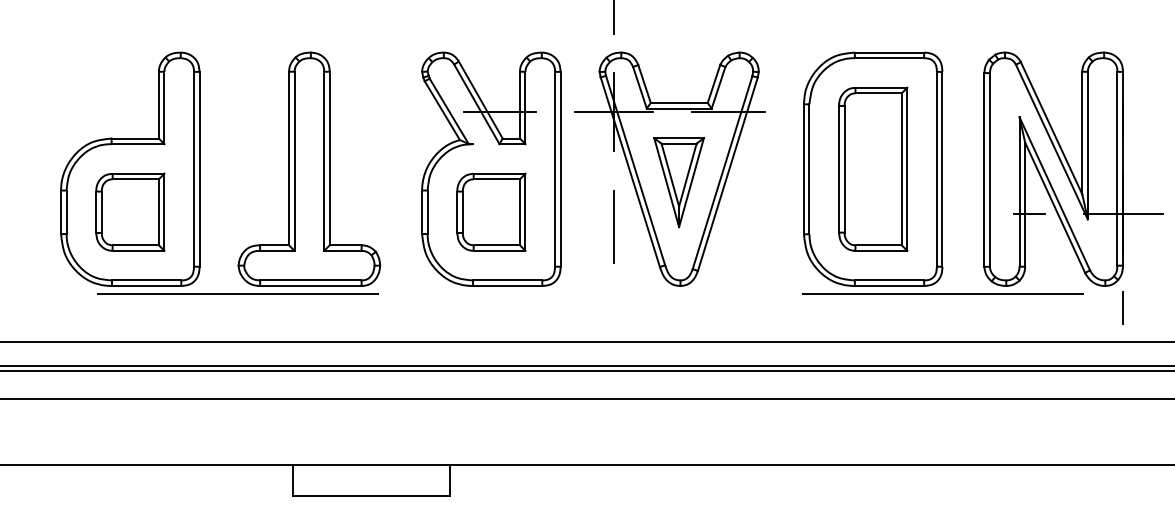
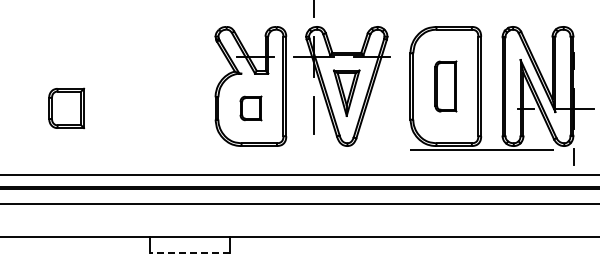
part: (872, 169) -> (445, 86), size x0.6
part: (200, 173) -> (102, 88), removed
part: (490, 212) -> (250, 108), size x0.6
line: (371, 496) -> (189, 253), solid -> dashed

